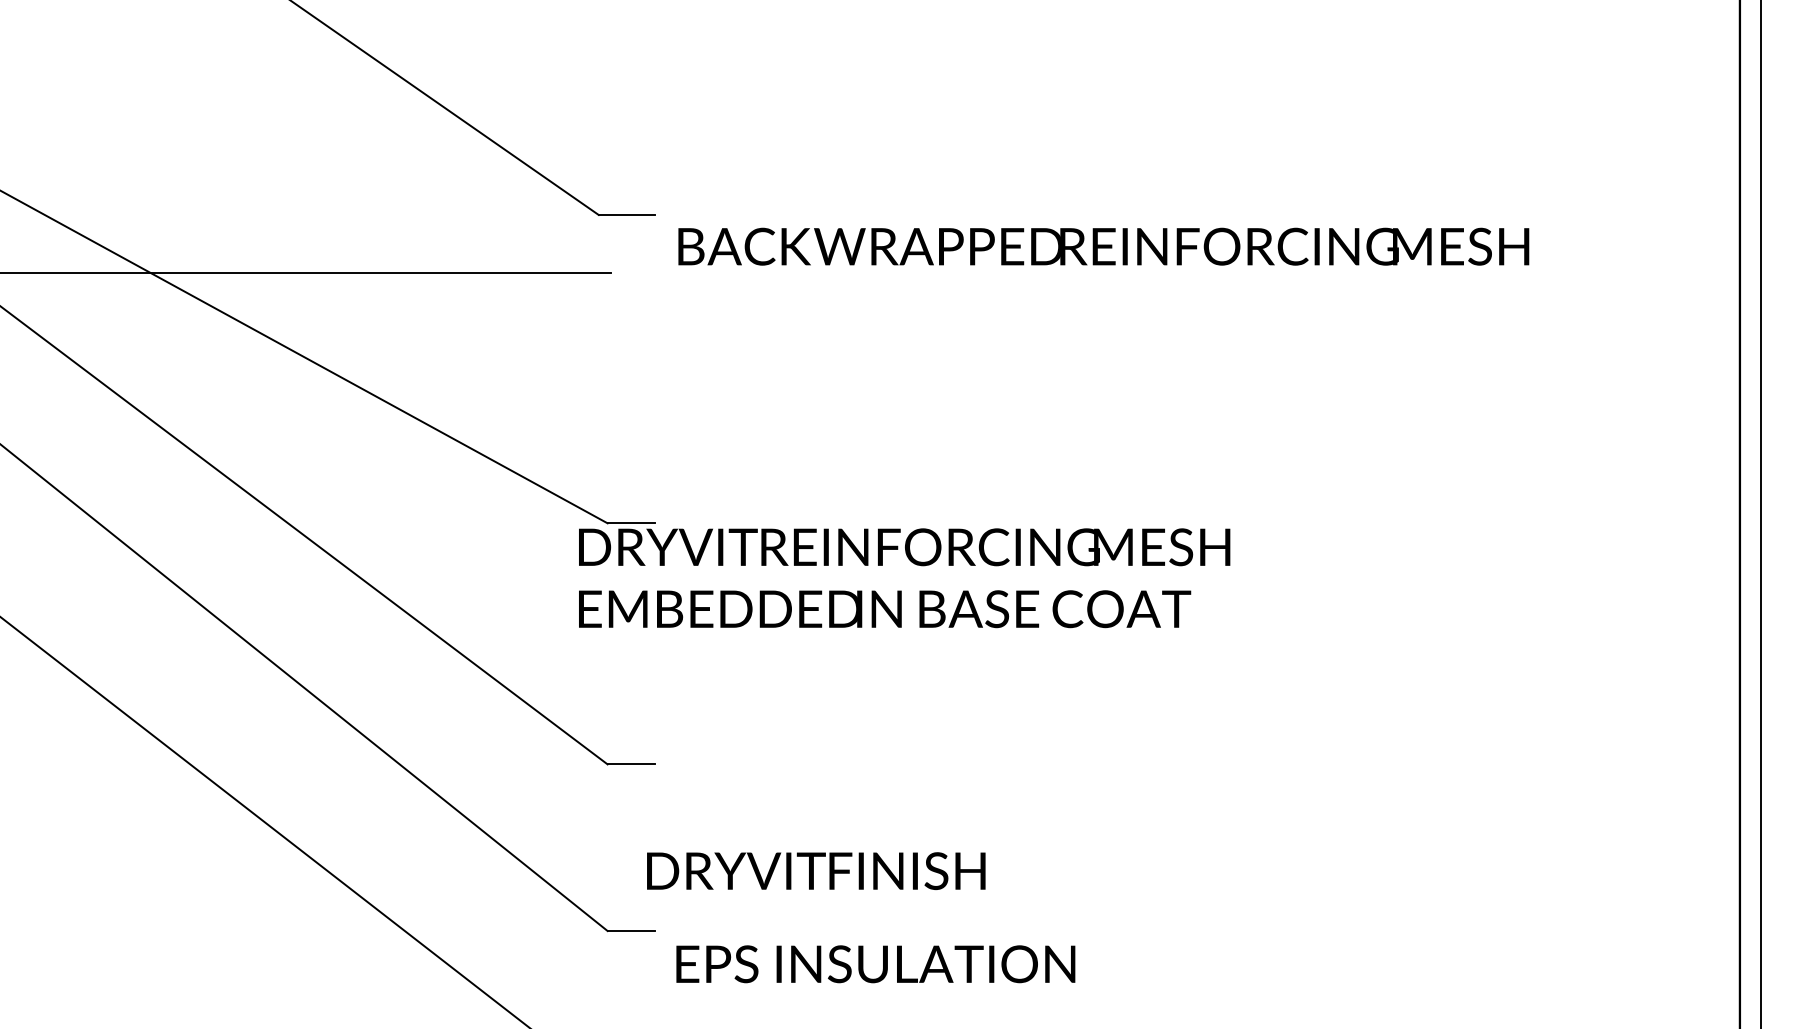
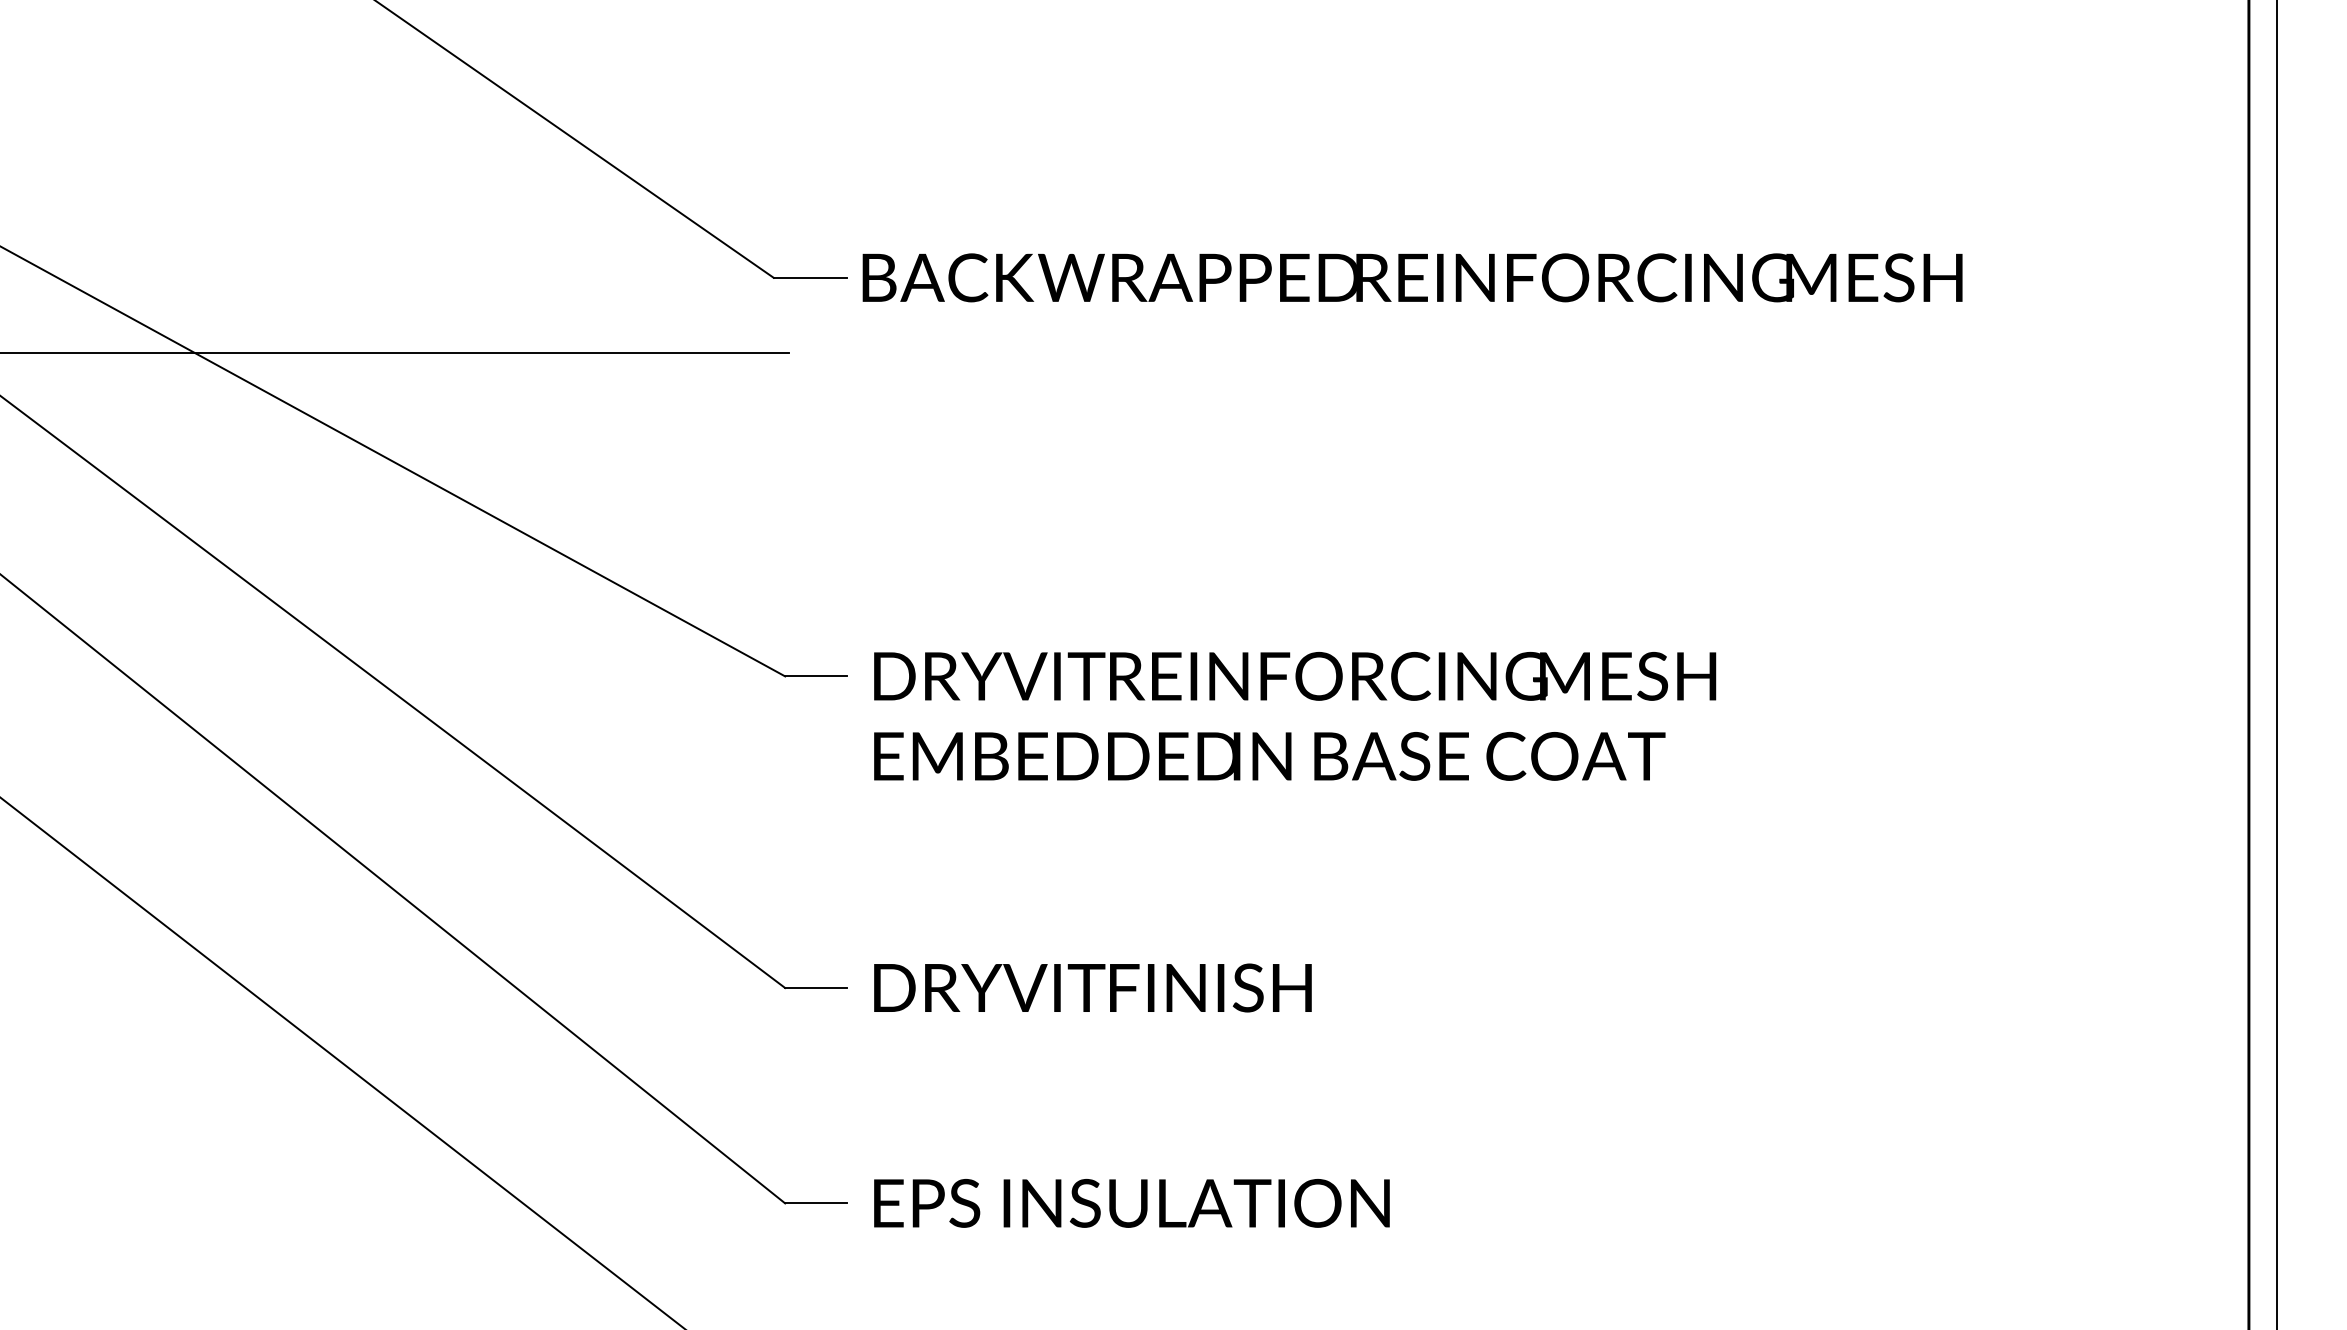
text: (1103, 246) -> (1412, 277), moved
text: (904, 578) -> (1295, 716), moved
text: (815, 870) -> (1092, 987), moved
text: (875, 964) -> (1131, 1203), moved

